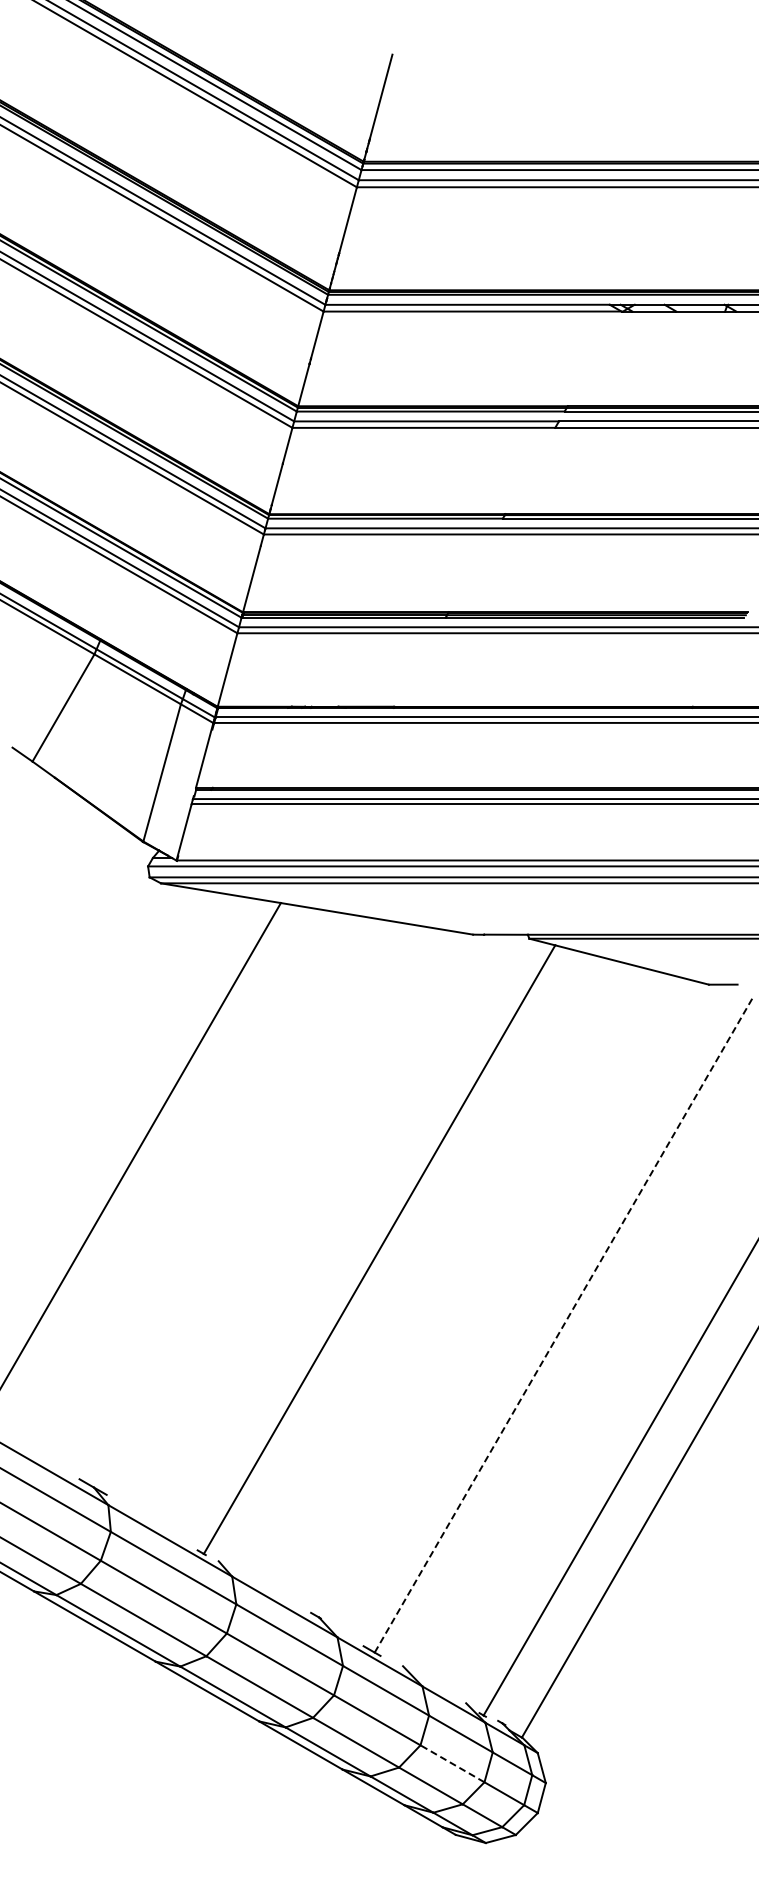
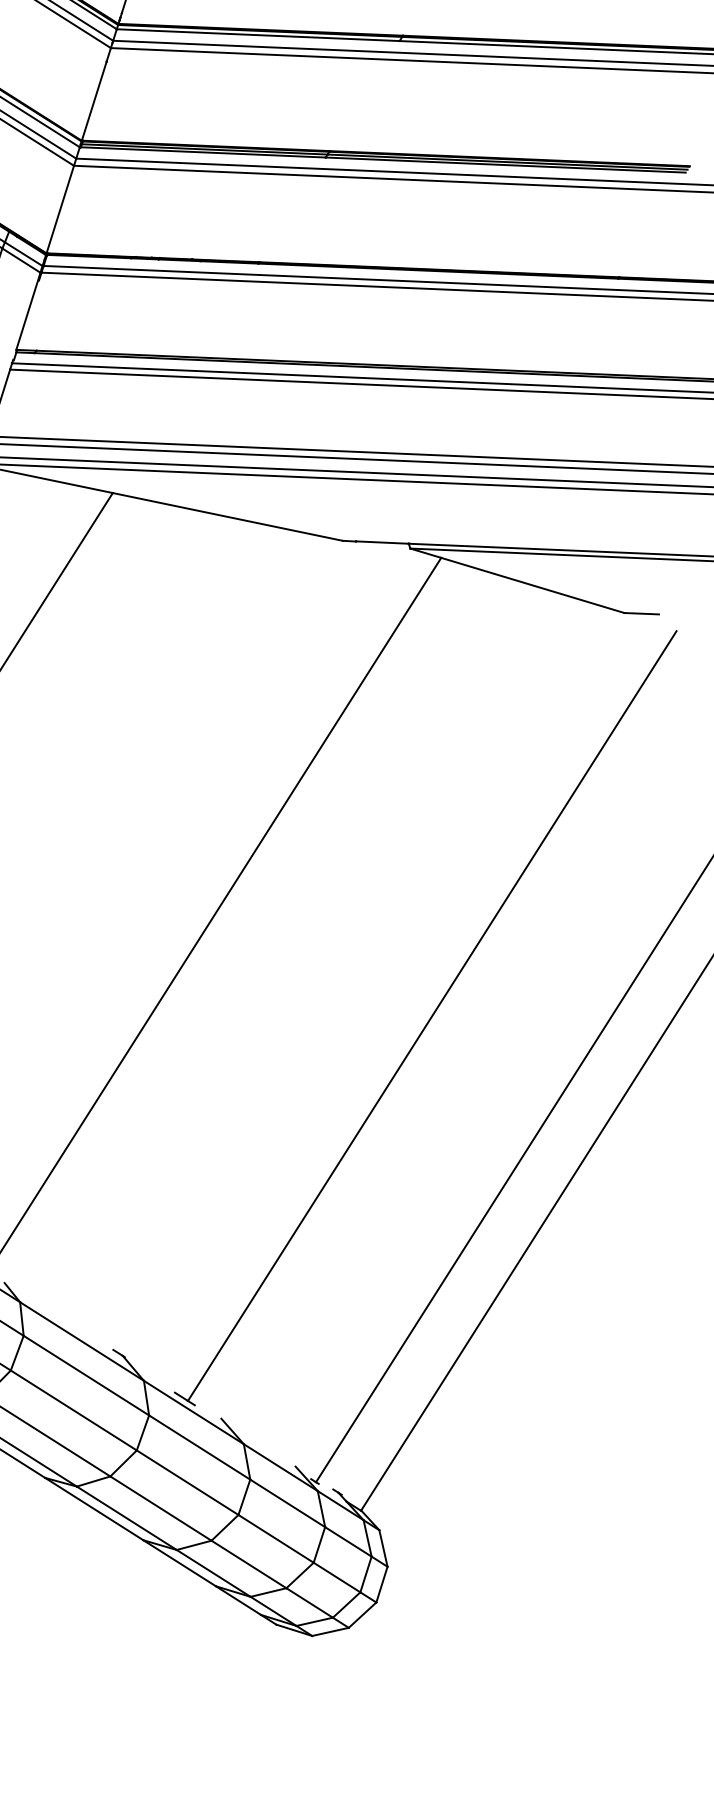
line: (563, 1325) -> (431, 1016), dashed -> solid
line: (452, 1763) -> (276, 1538), dashed -> solid

